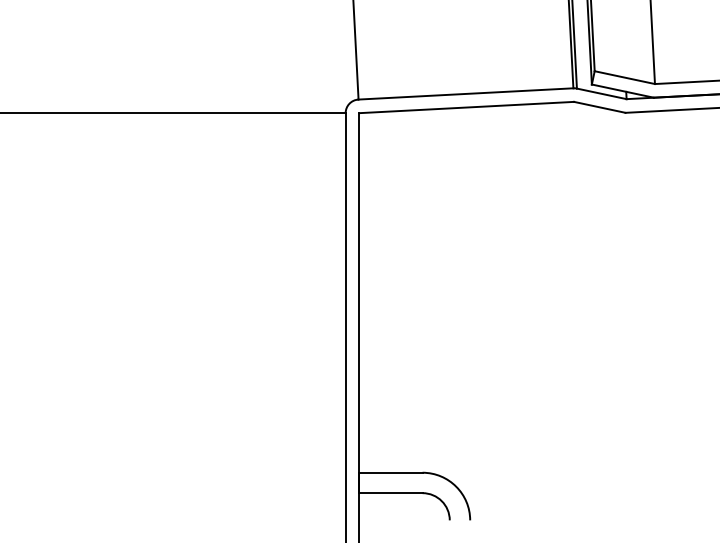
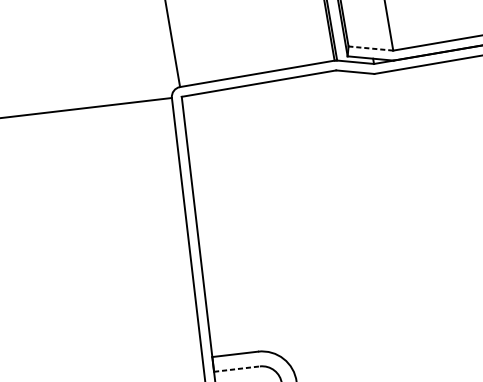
line: (624, 77) -> (370, 48), solid -> dashed
line: (390, 493) -> (236, 369), solid -> dashed

